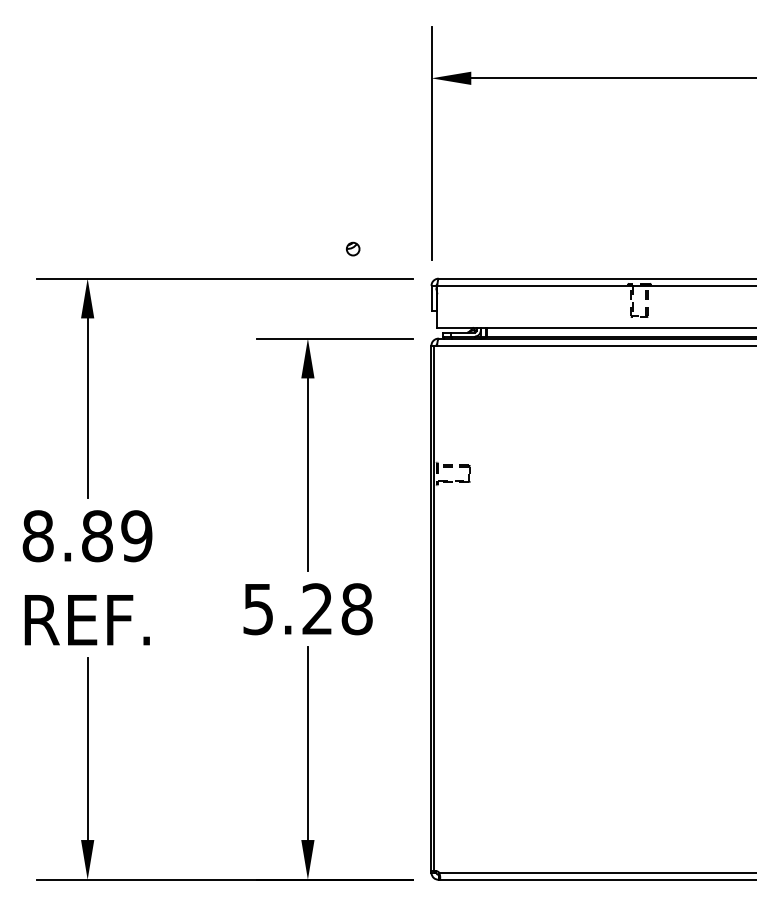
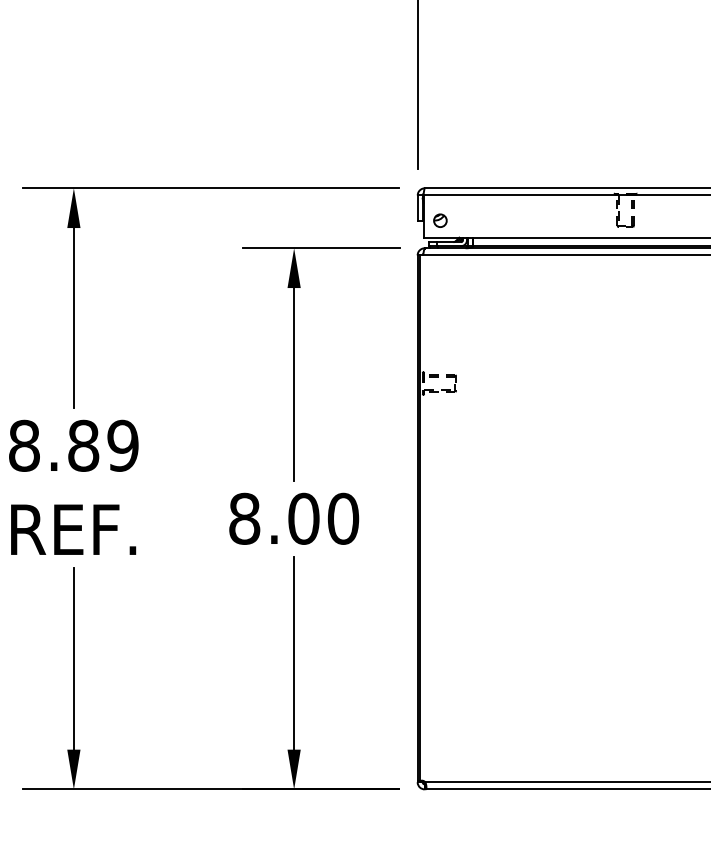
part: (353, 248) -> (440, 220), moved
text: (307, 609) -> (293, 519), 5.28 -> 8.00

